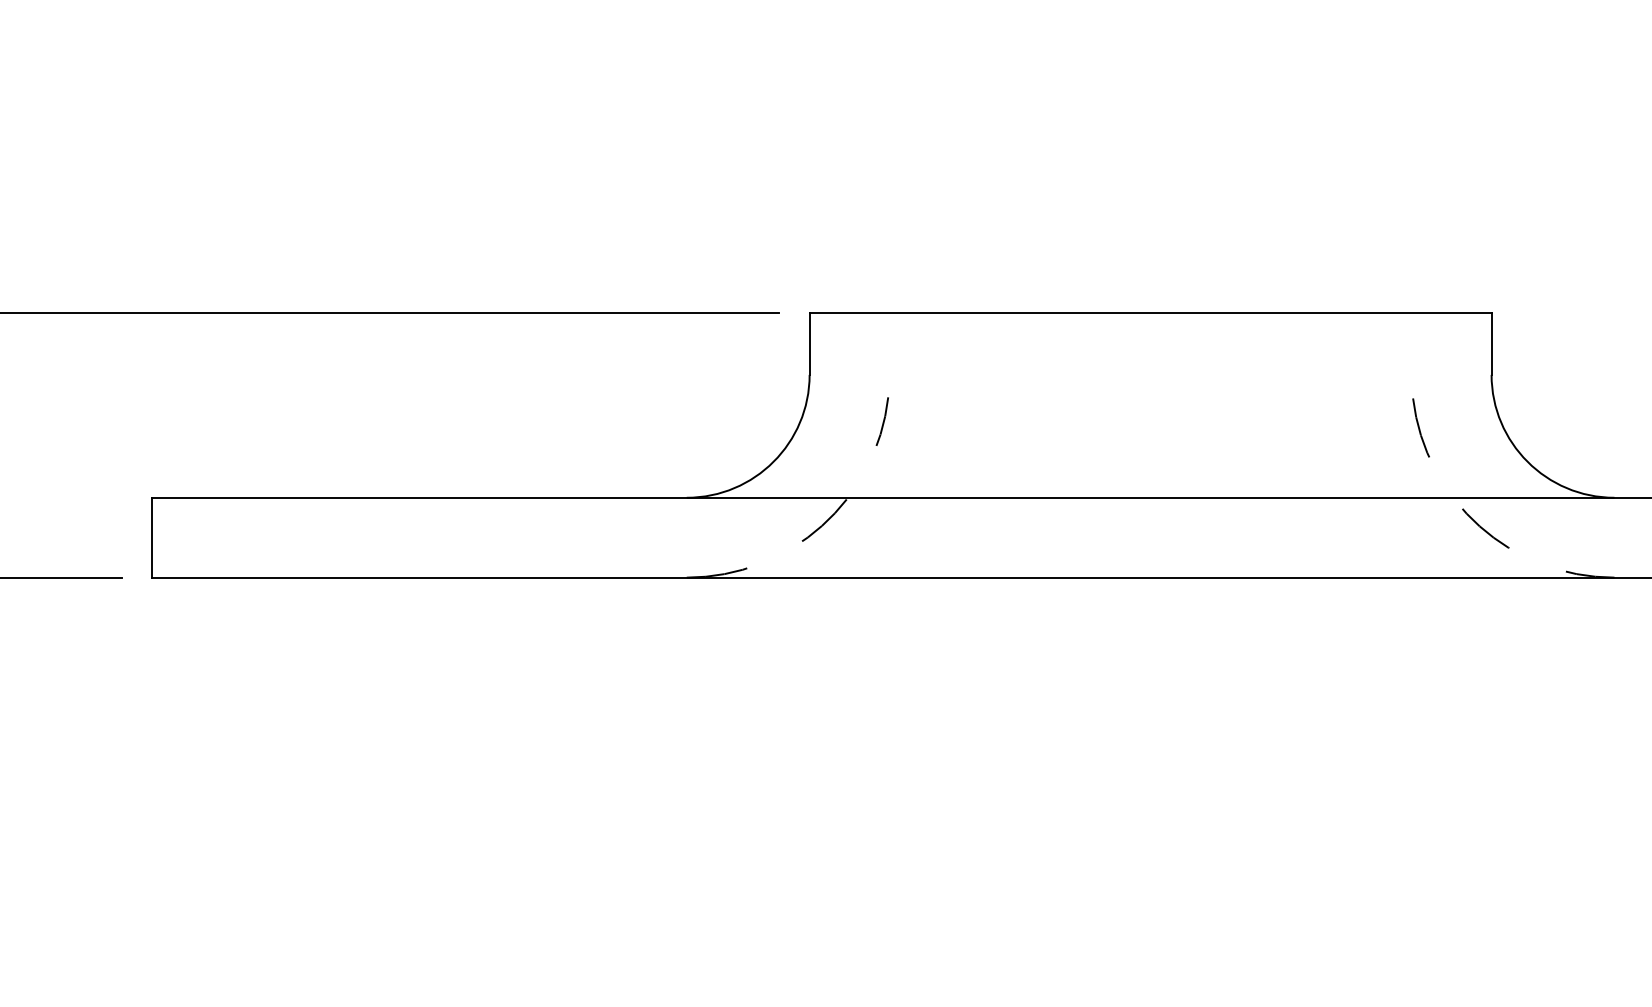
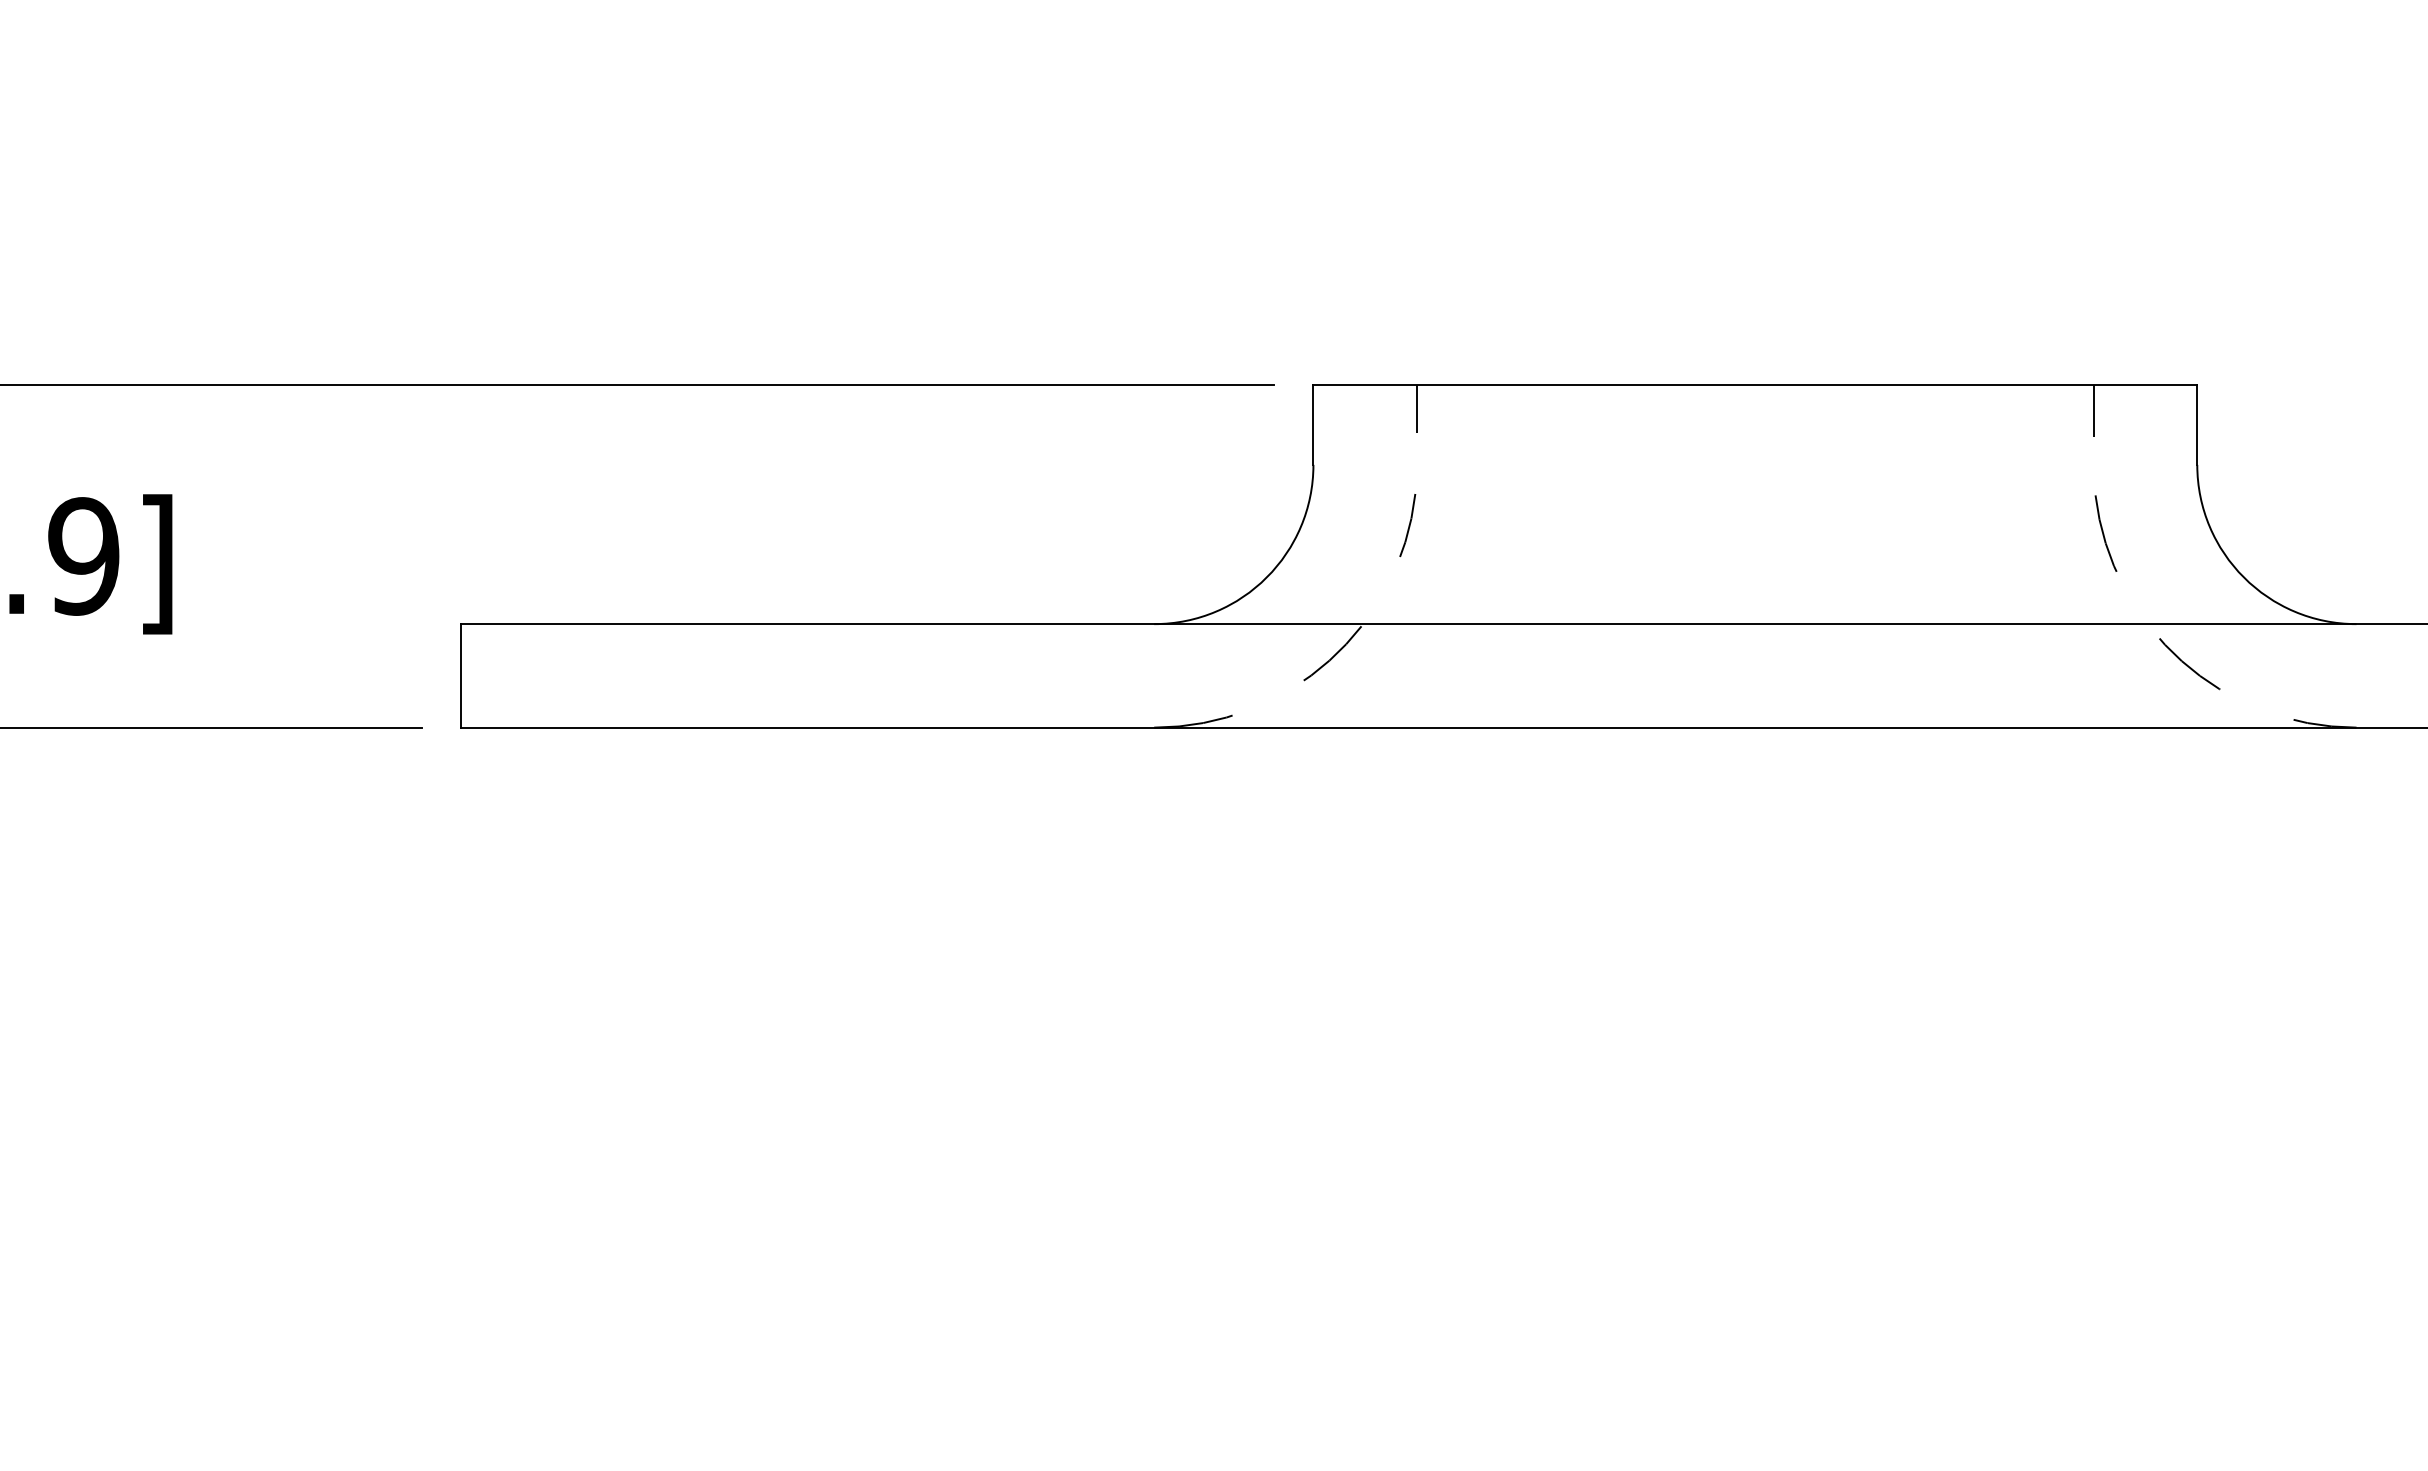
line: (889, 332) -> (1416, 409), added
line: (1411, 332) -> (2093, 410), added

